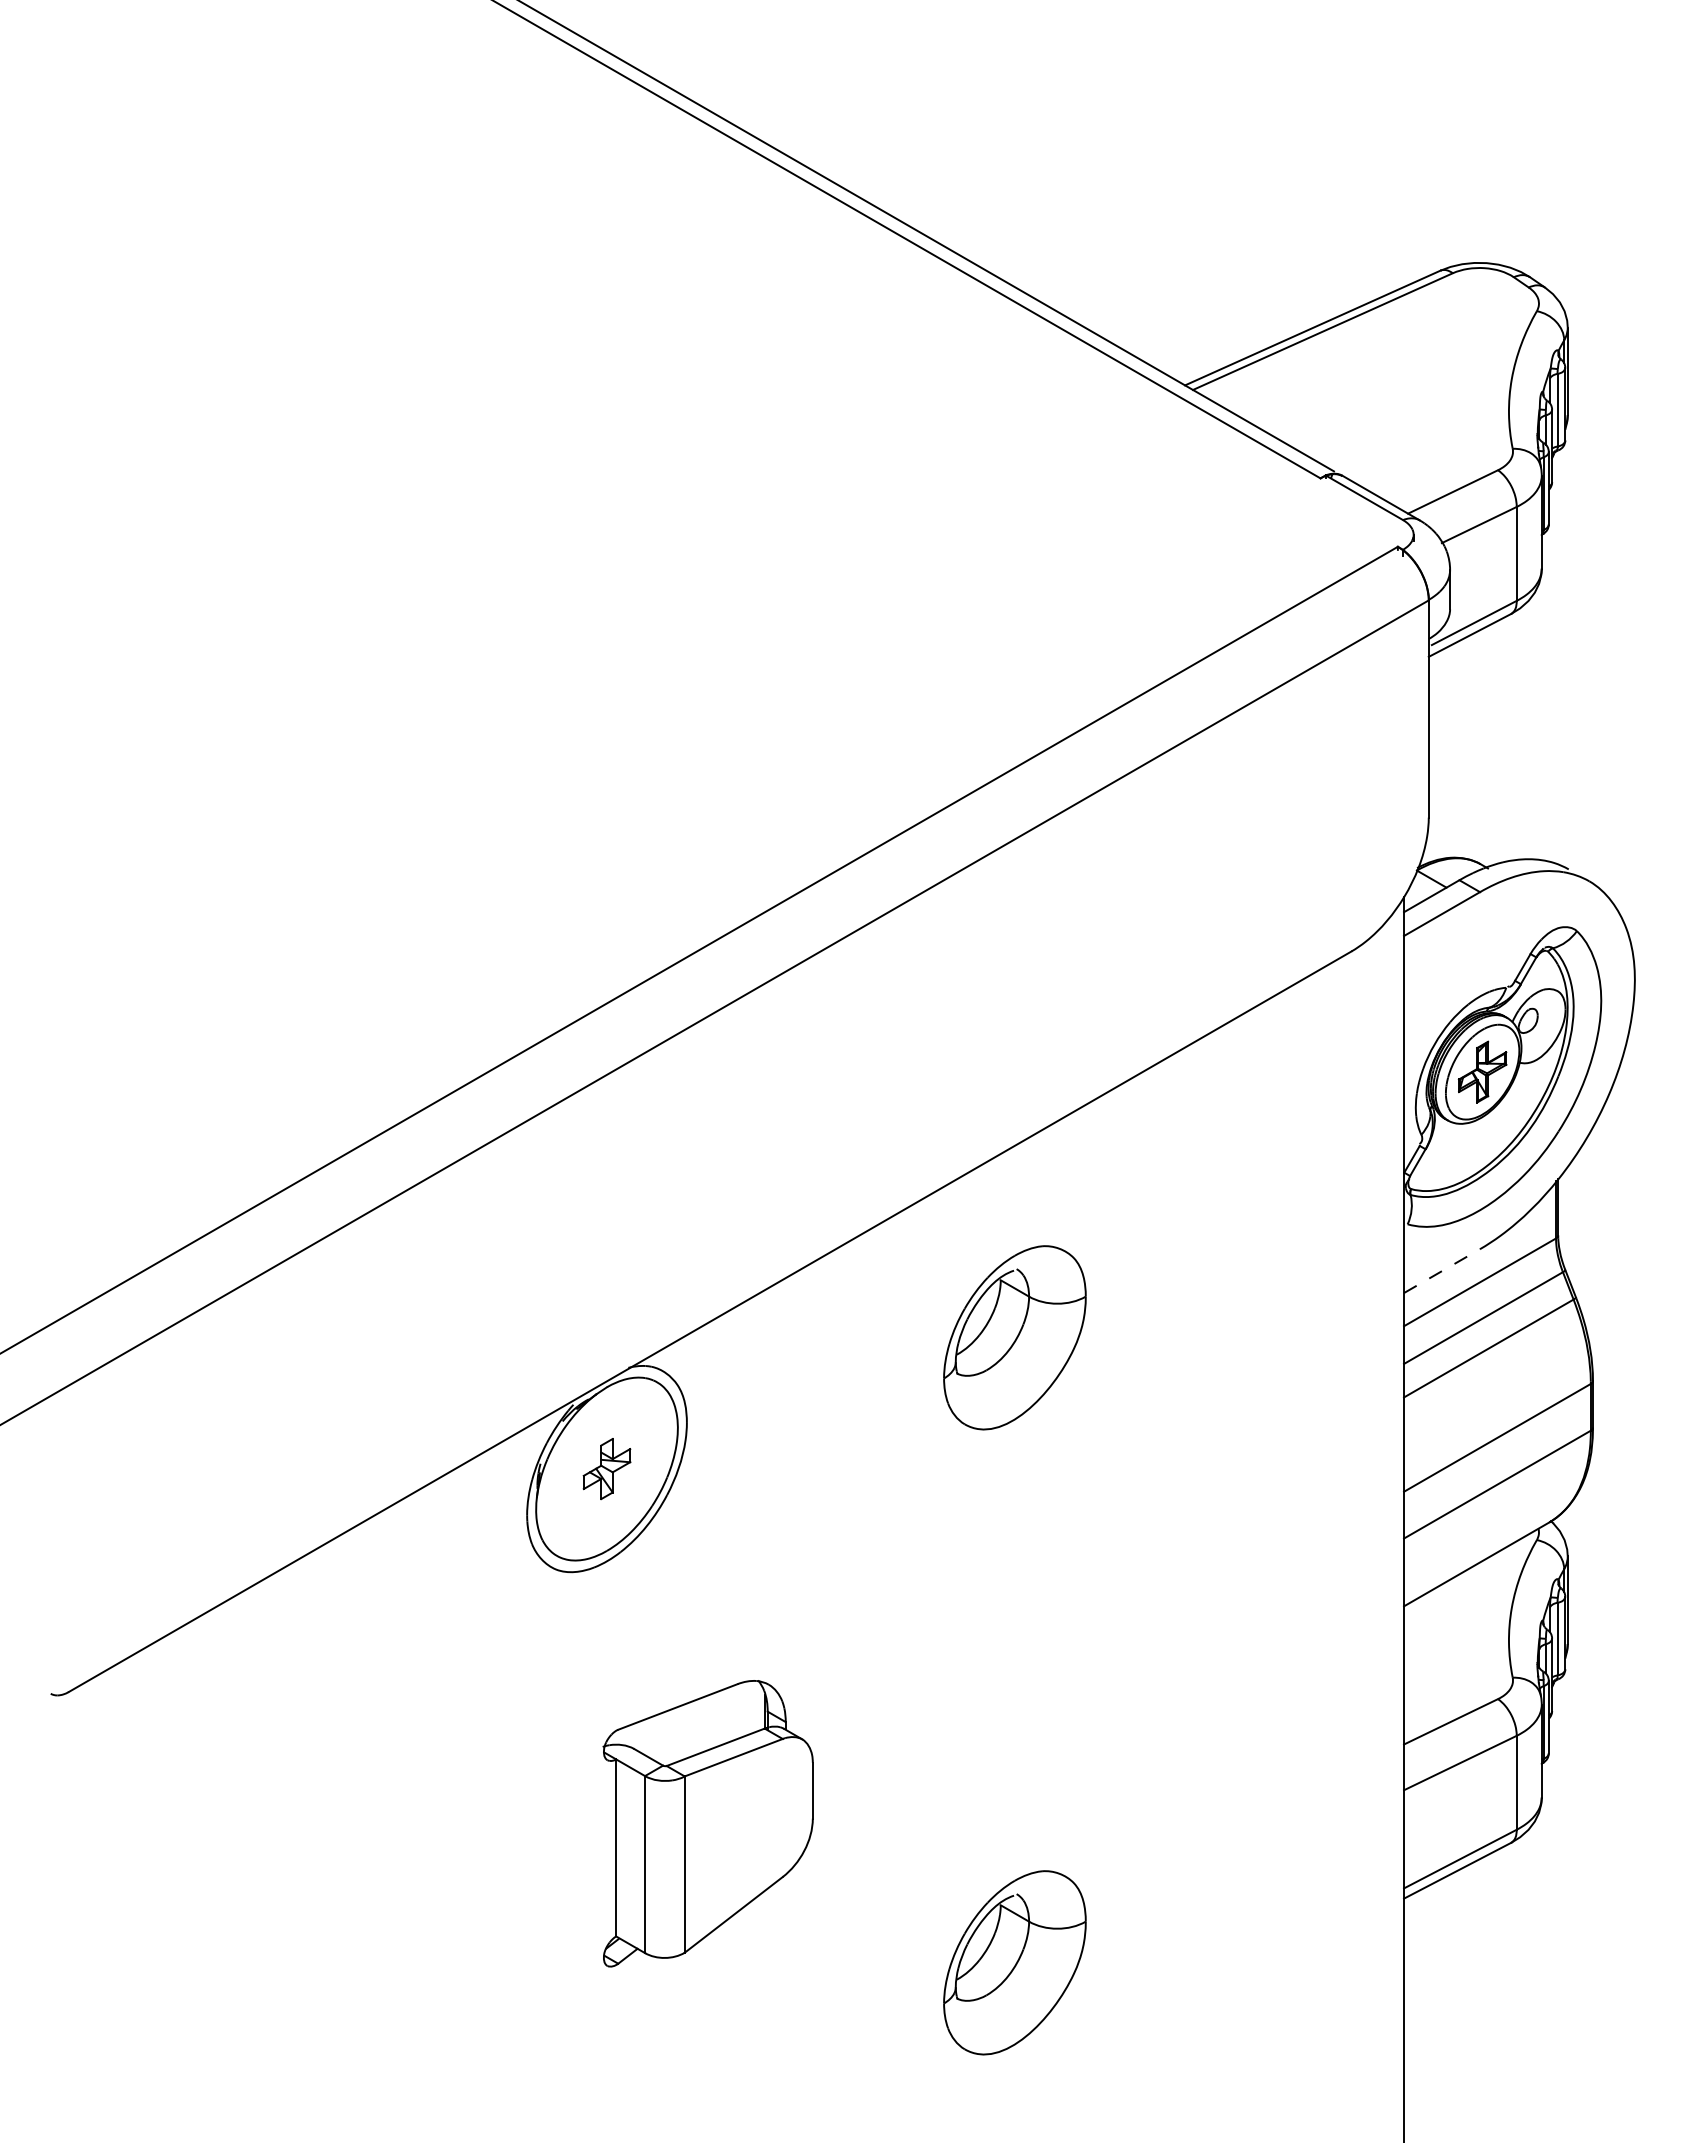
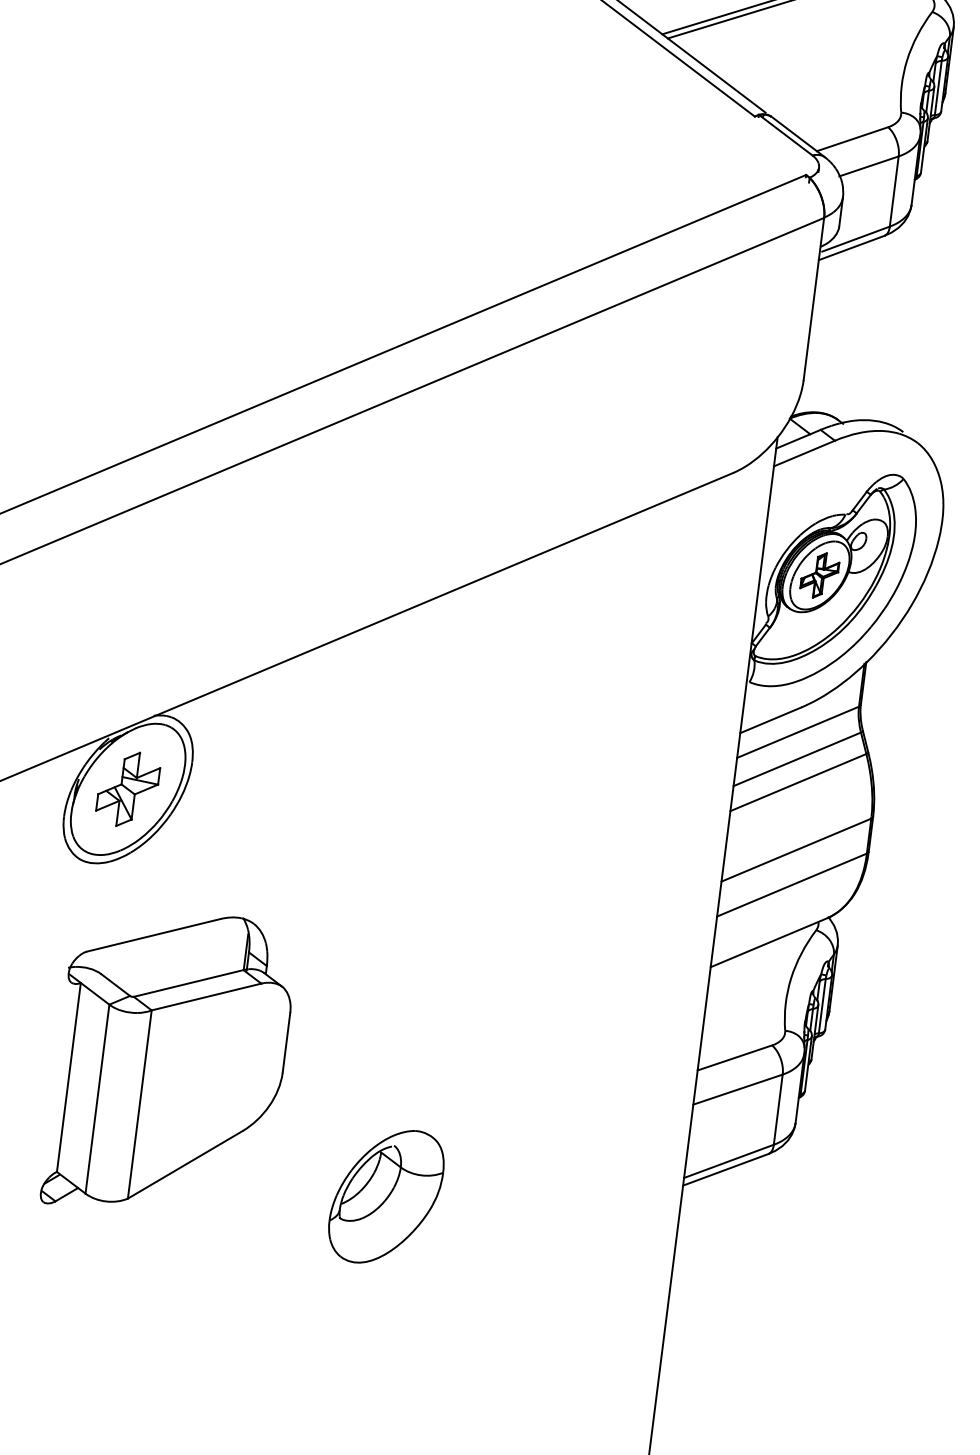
line: (1442, 1271) -> (771, 720), dashed -> solid
part: (1014, 1337) -> (445, 729), removed
part: (606, 1468) -> (127, 788), size x1.67
part: (707, 1823) -> (169, 1063), size x1.43

